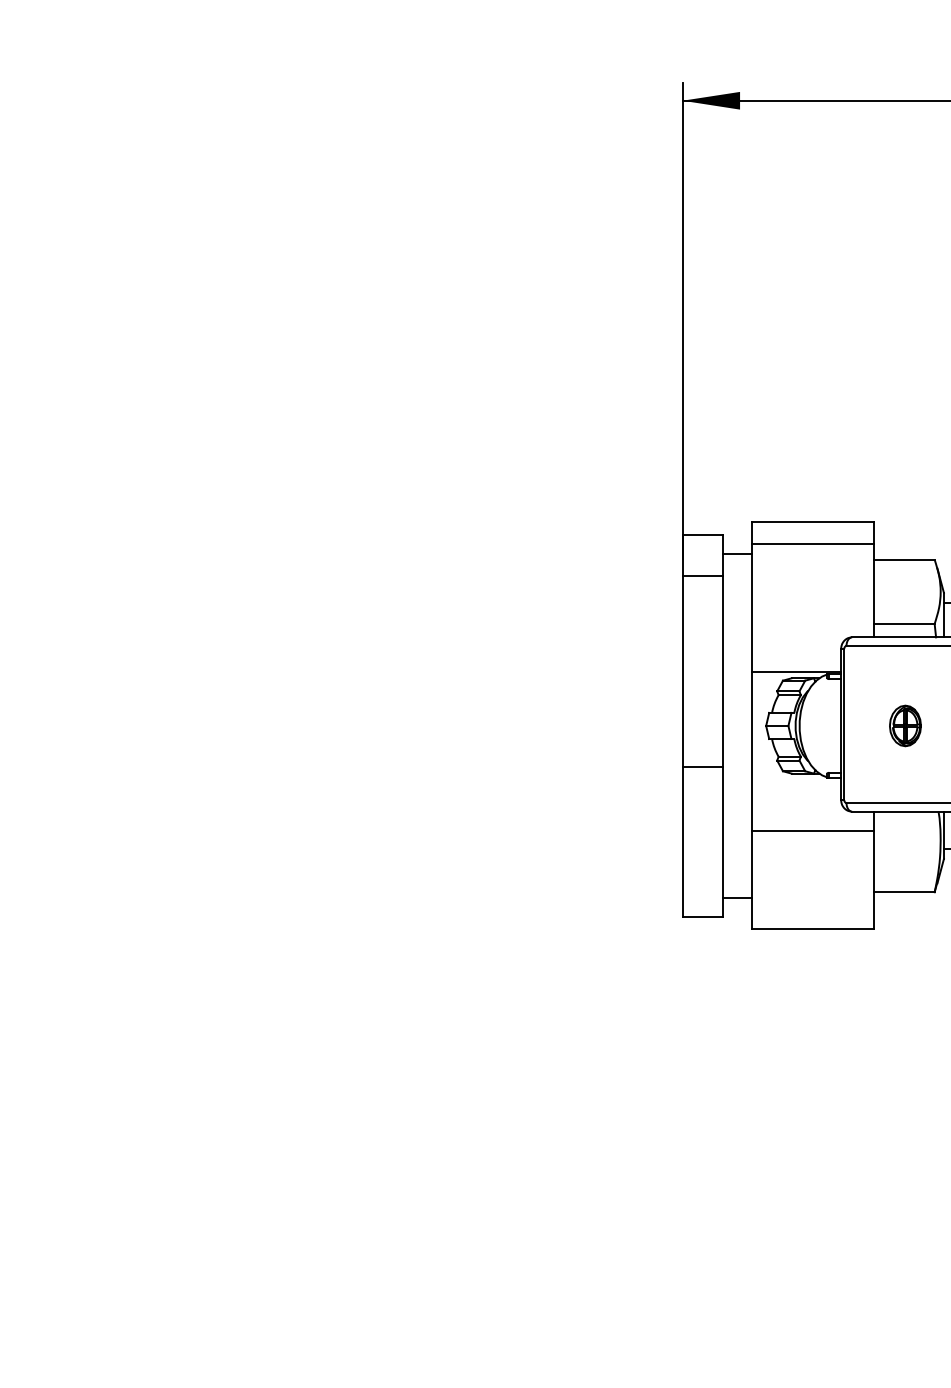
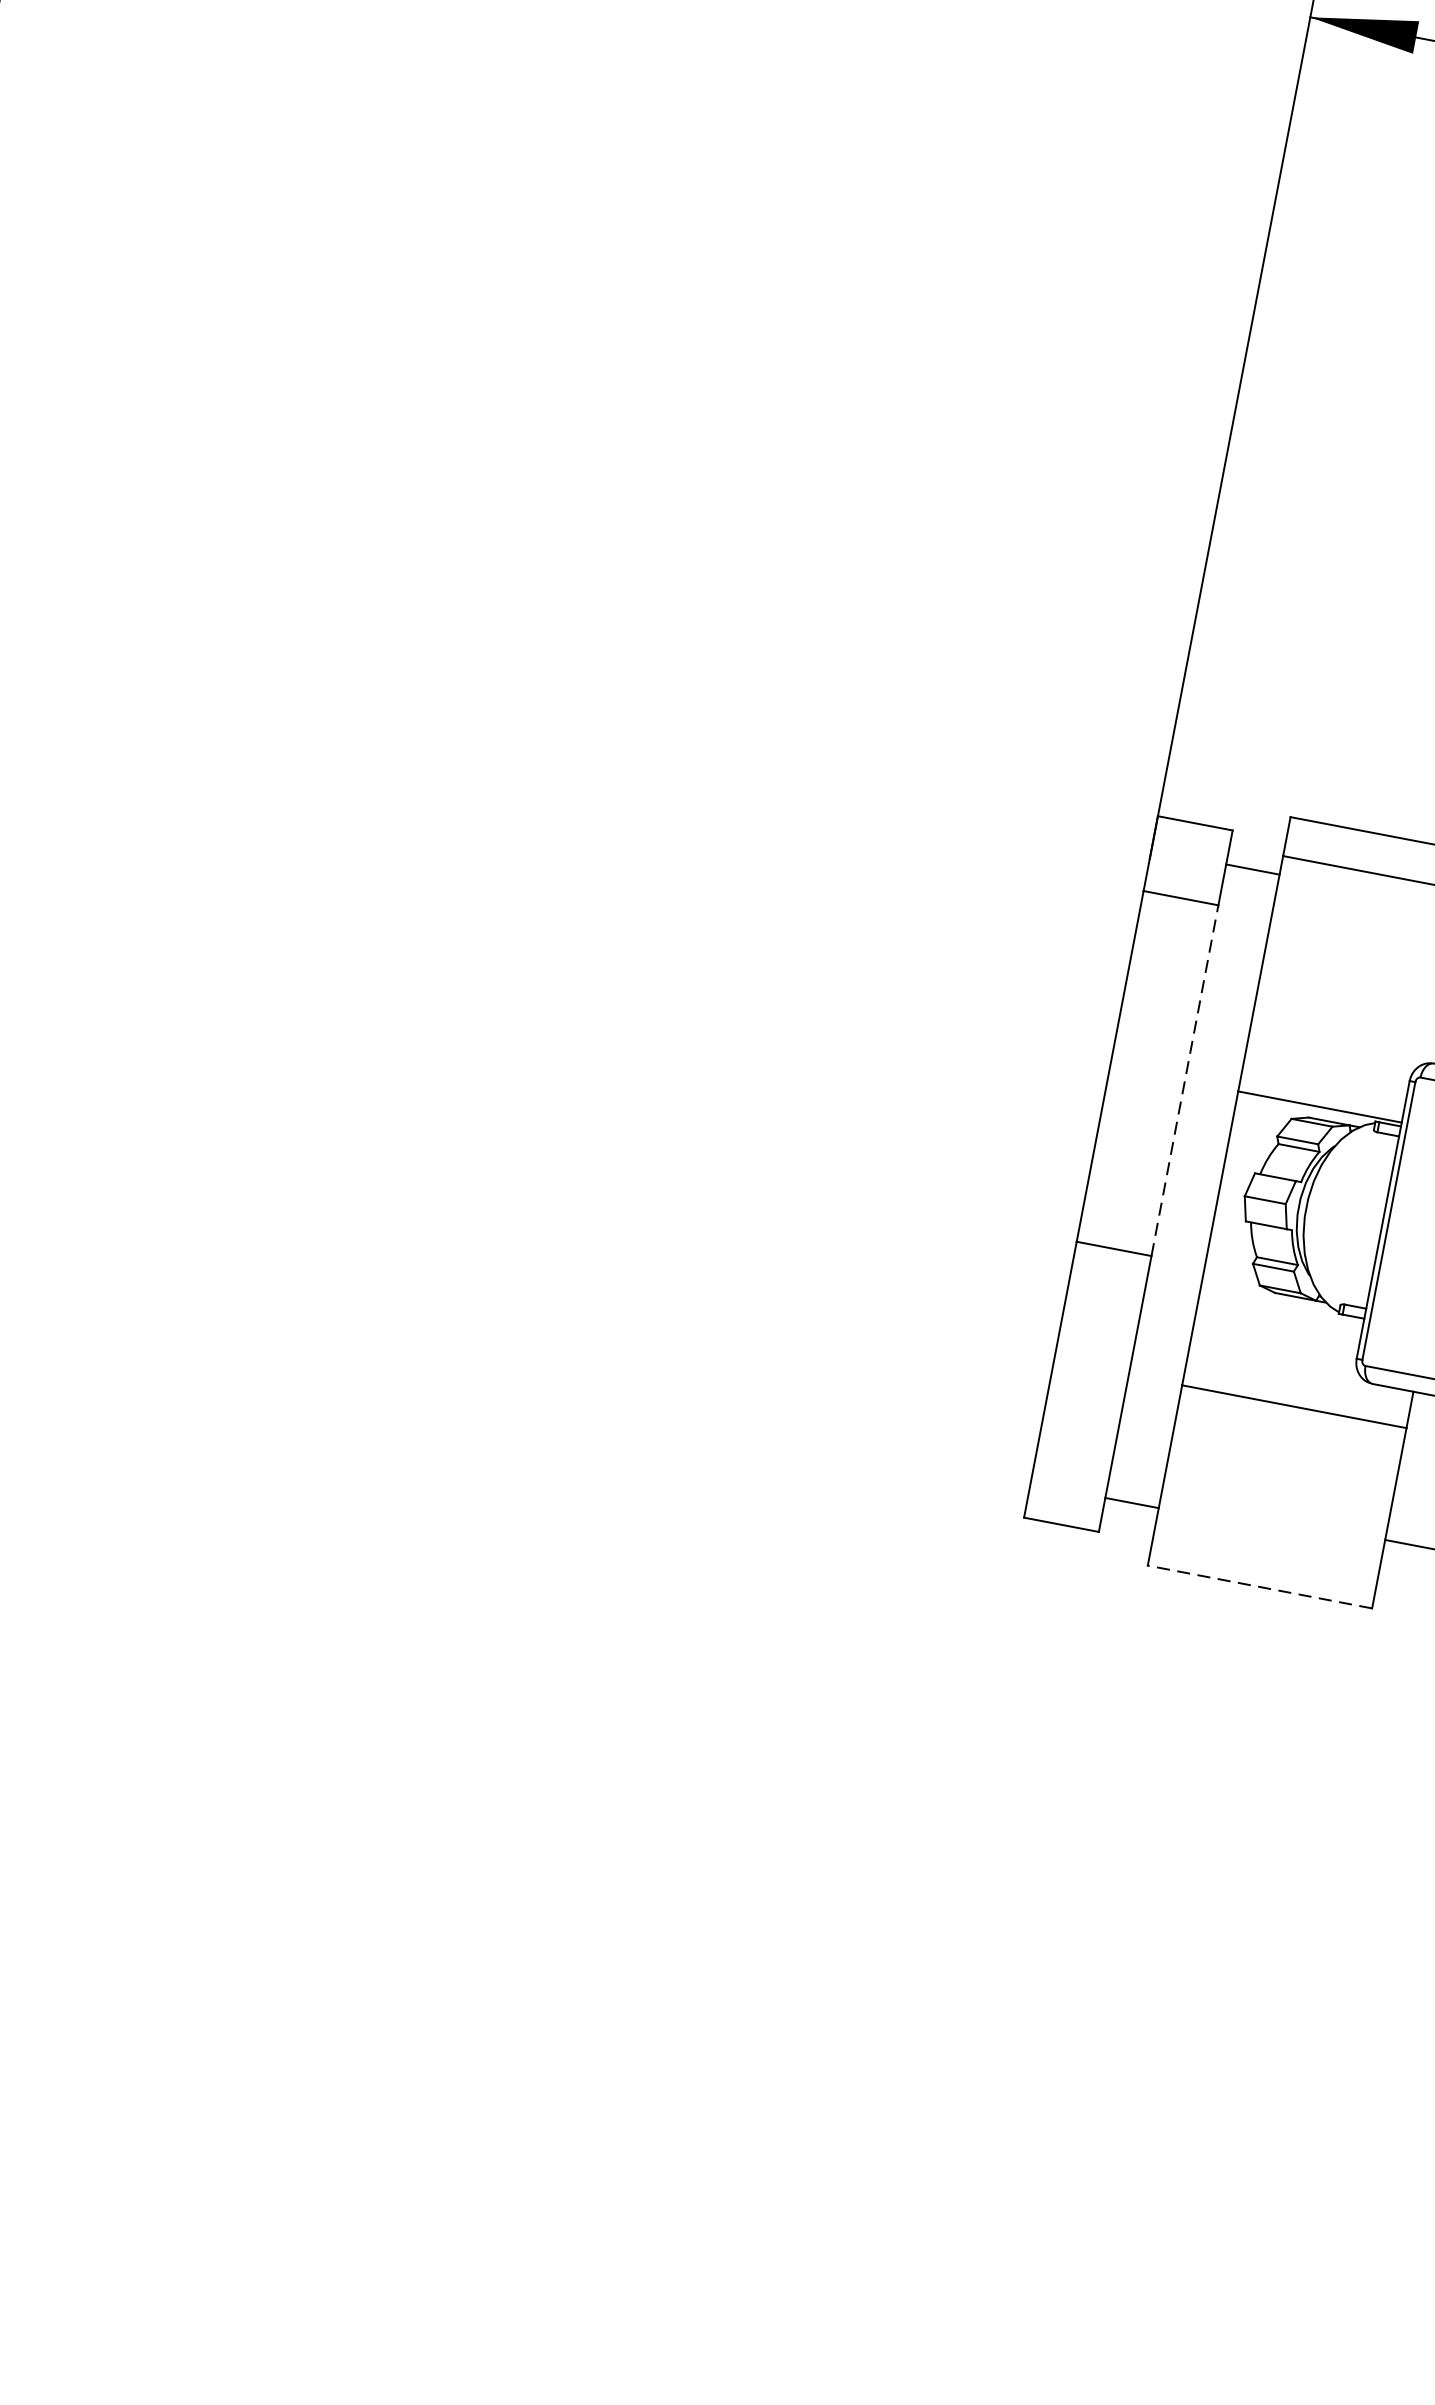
line: (723, 670) -> (1185, 1079), solid -> dashed
line: (812, 929) -> (1258, 1586), solid -> dashed

